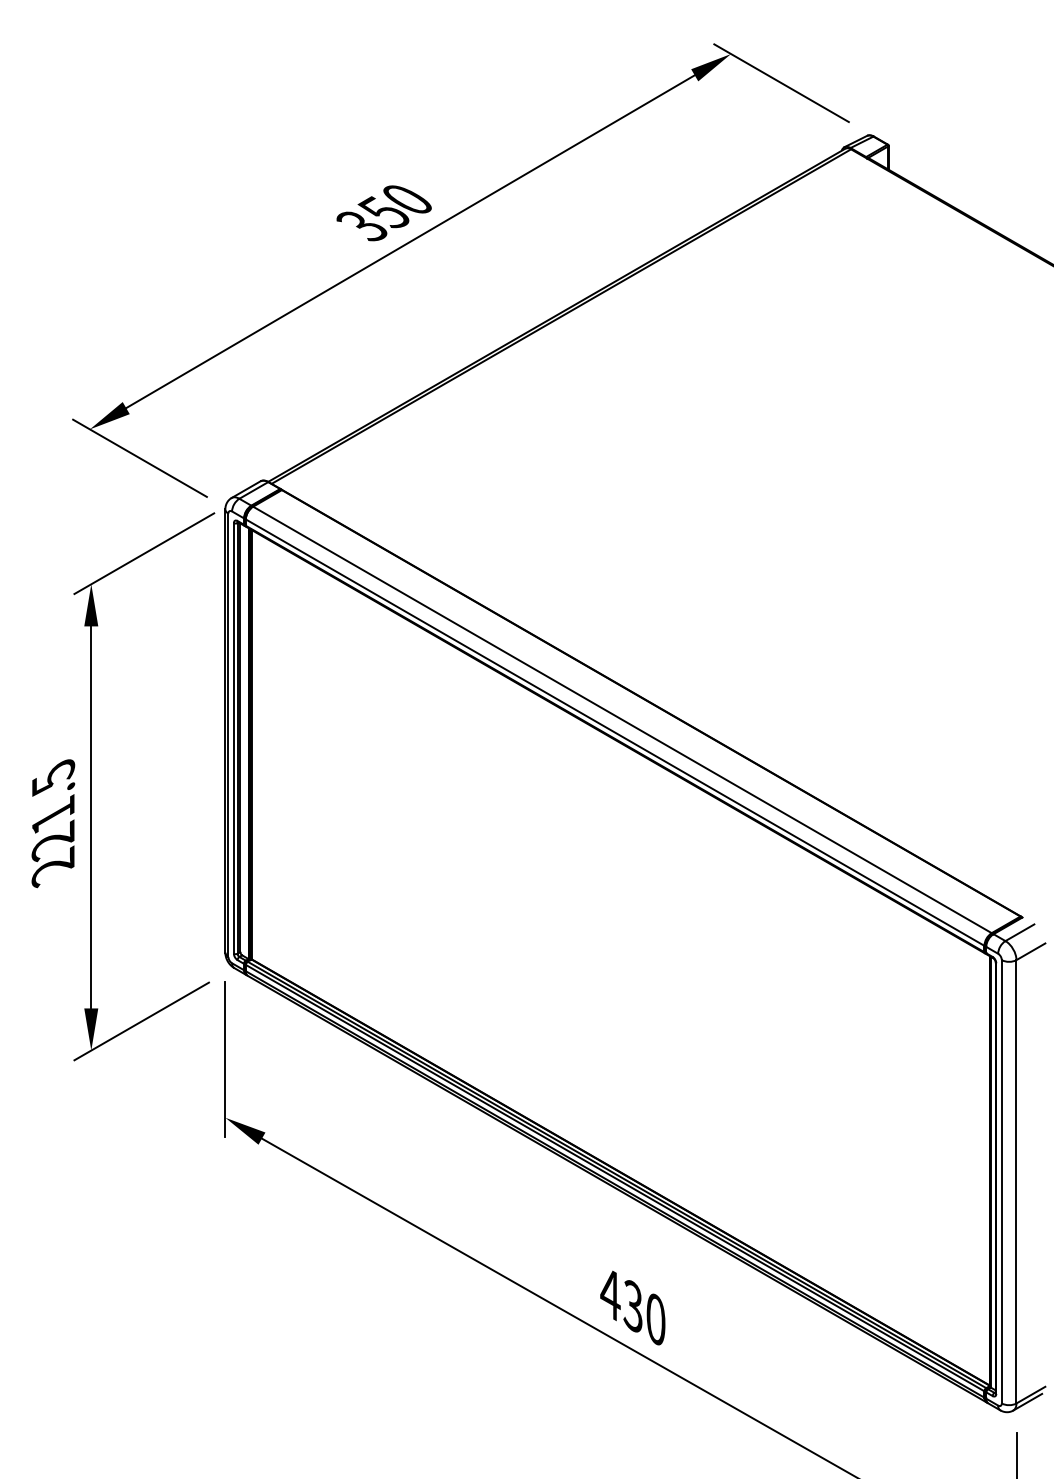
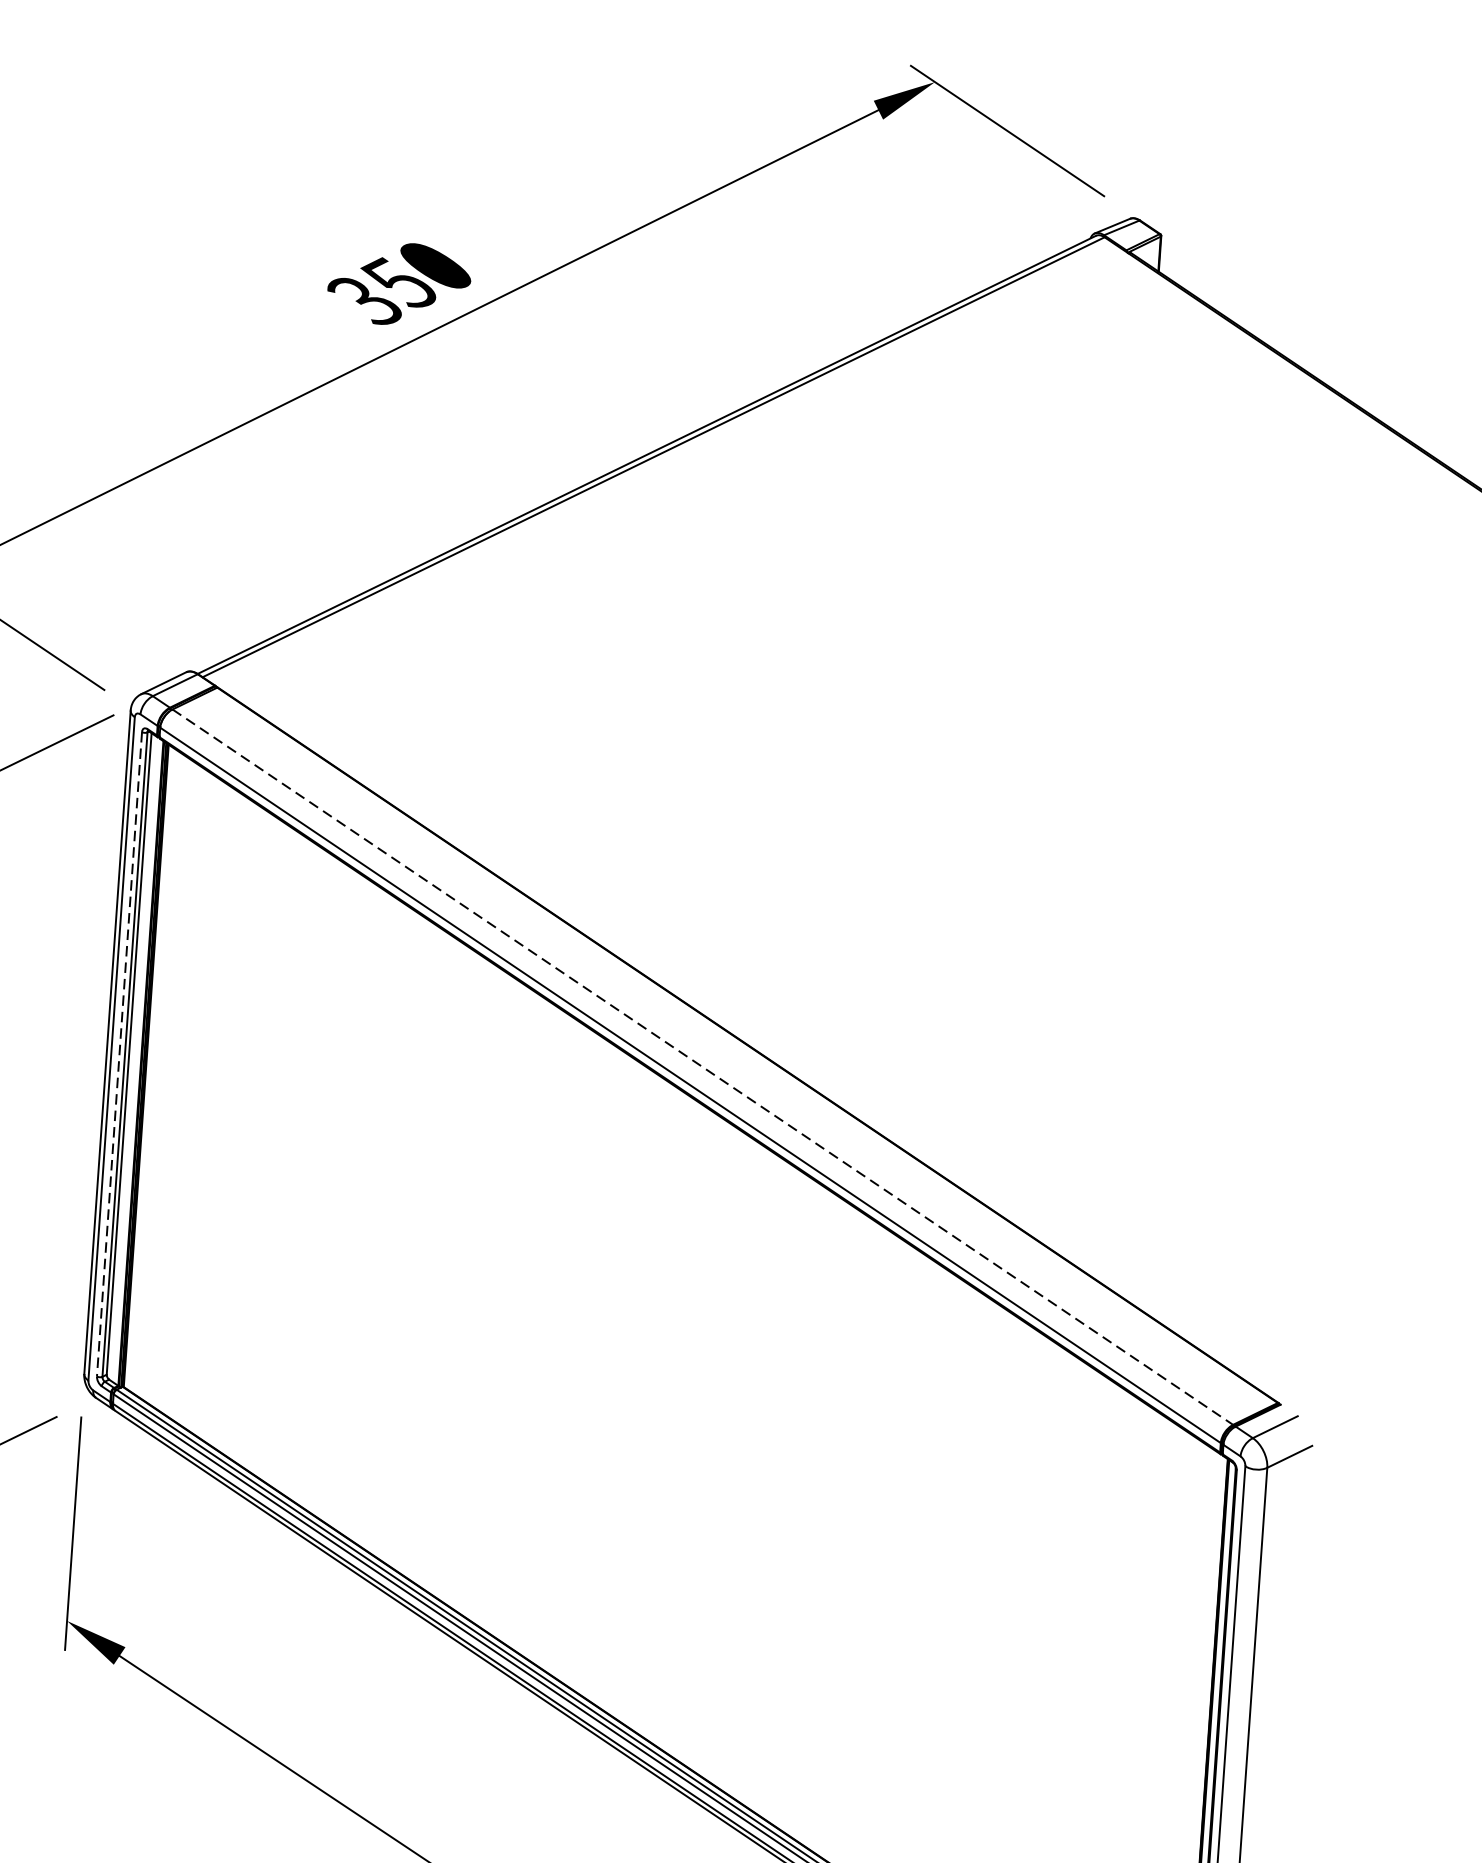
line: (622, 720) -> (702, 1068), solid -> dashed
line: (233, 738) -> (118, 1054), solid -> dashed

